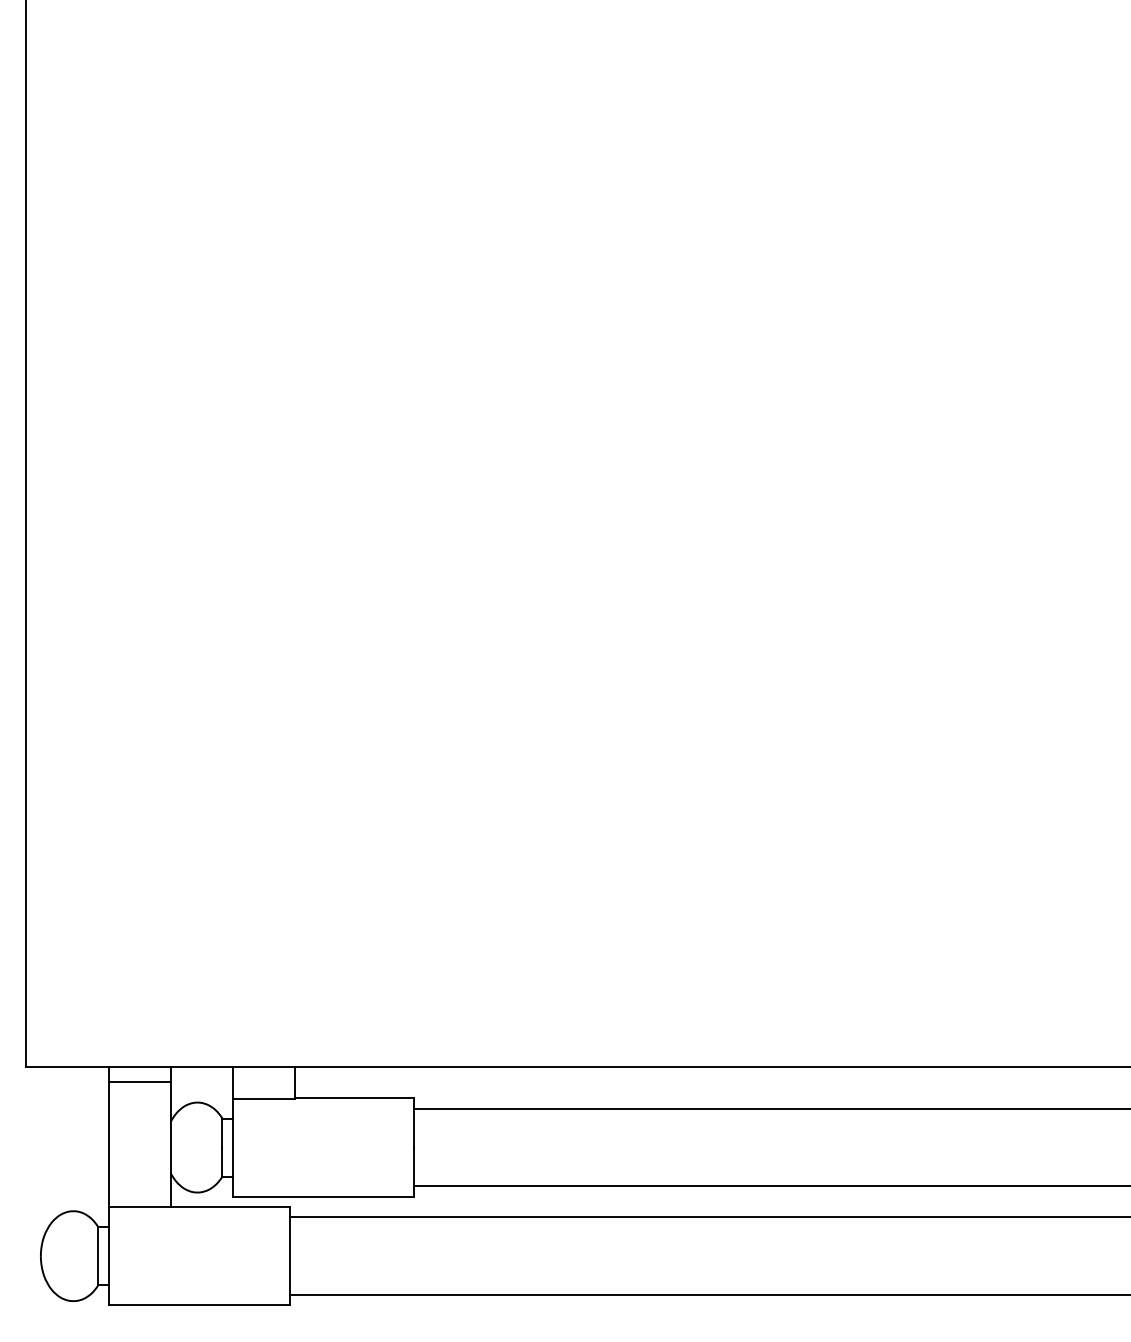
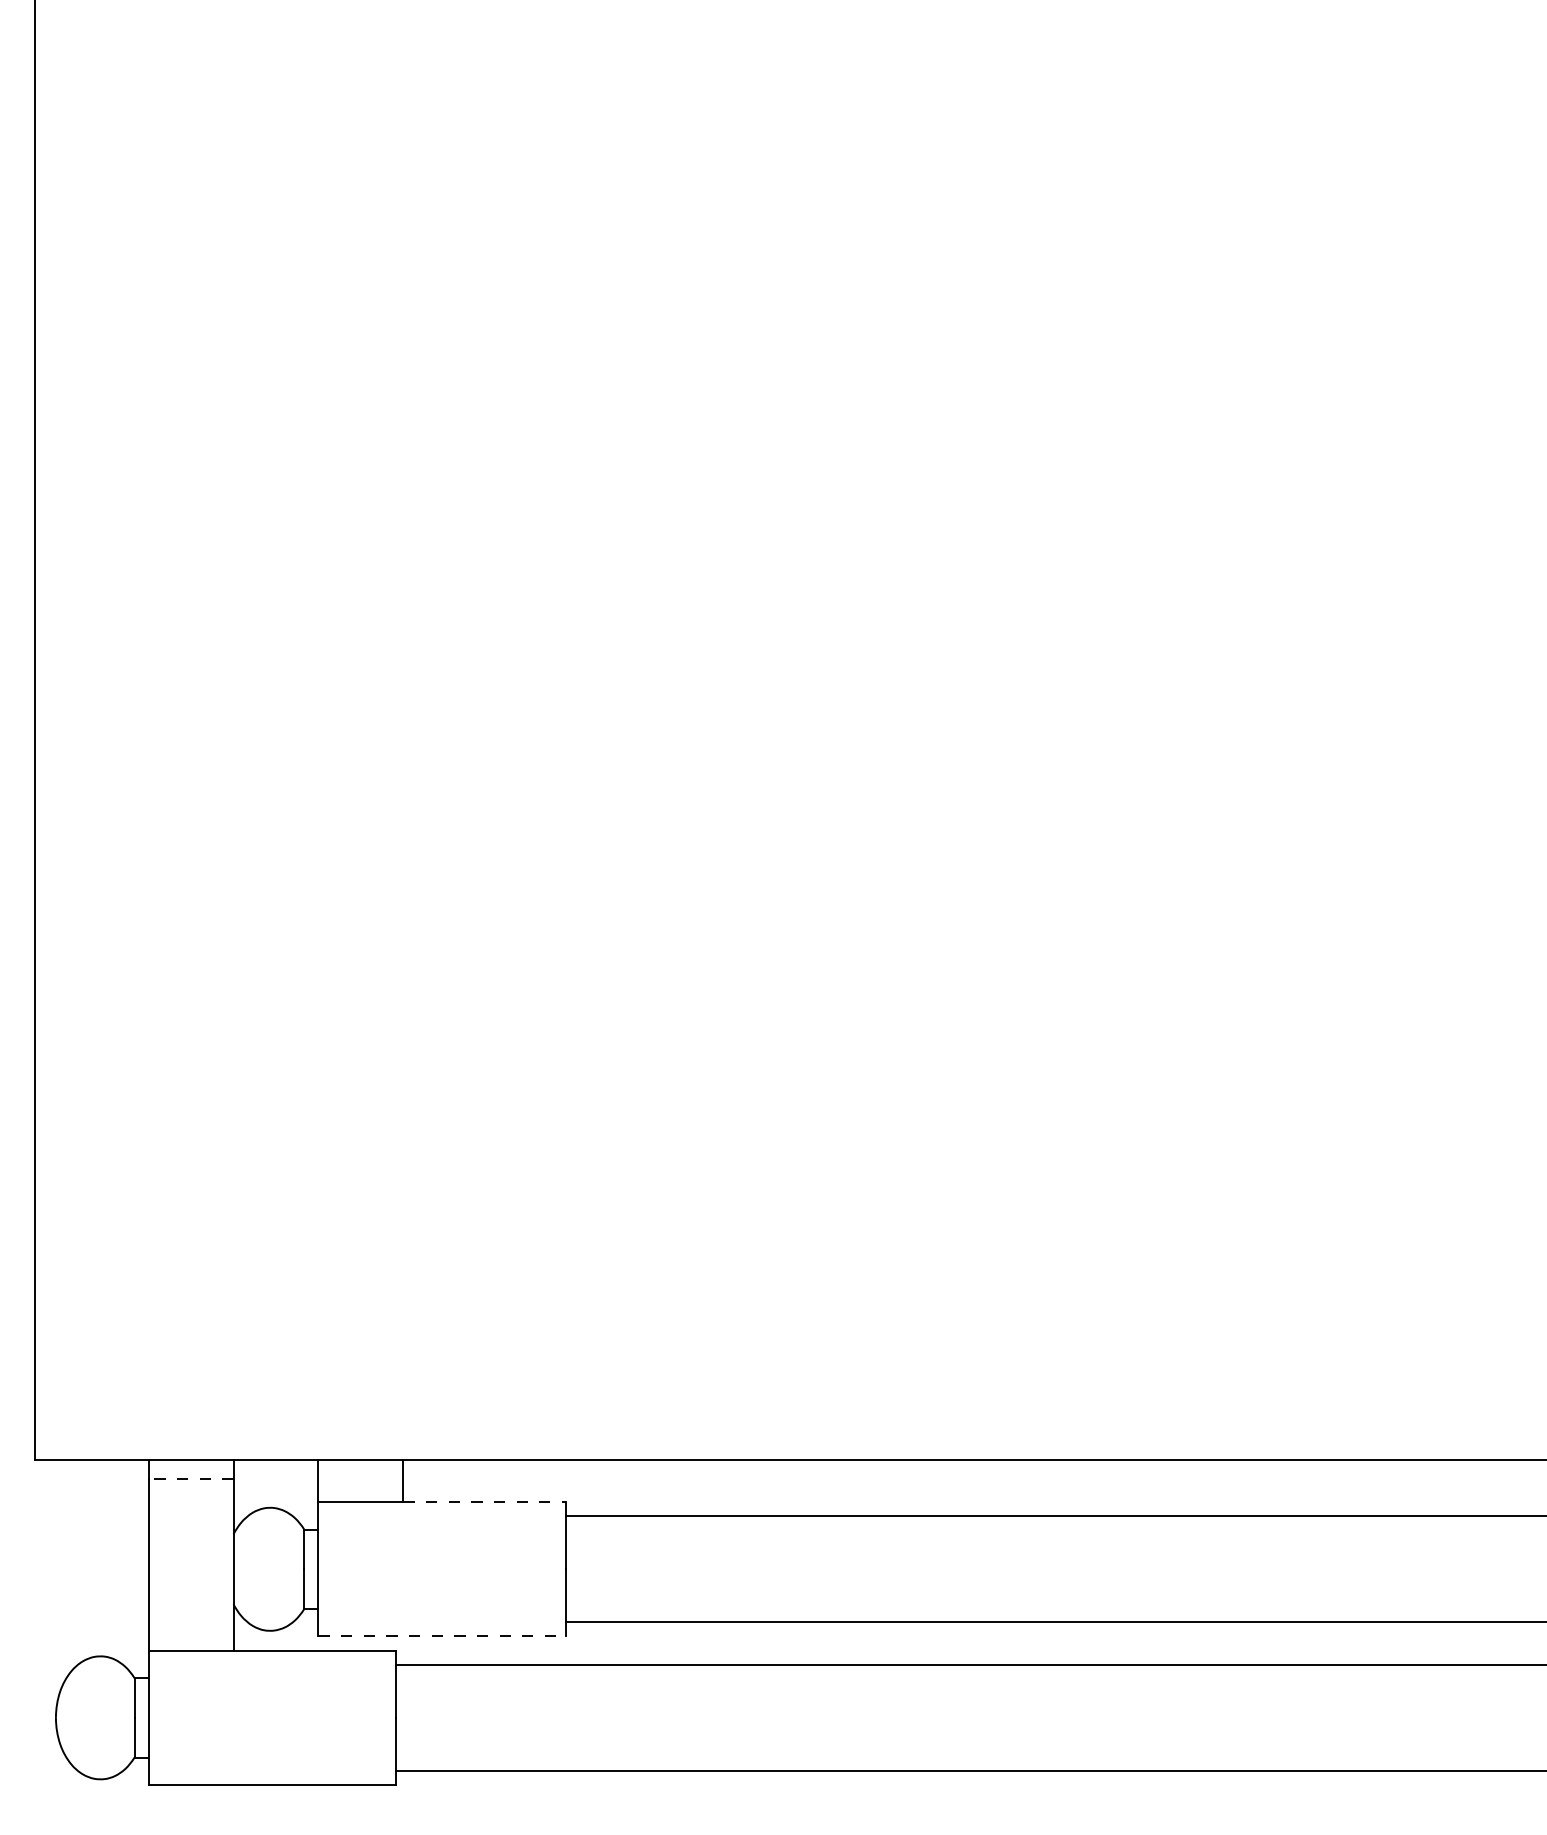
line: (139, 1081) -> (190, 1478), solid -> dashed
line: (354, 1098) -> (484, 1502), solid -> dashed
line: (323, 1196) -> (442, 1636), solid -> dashed

